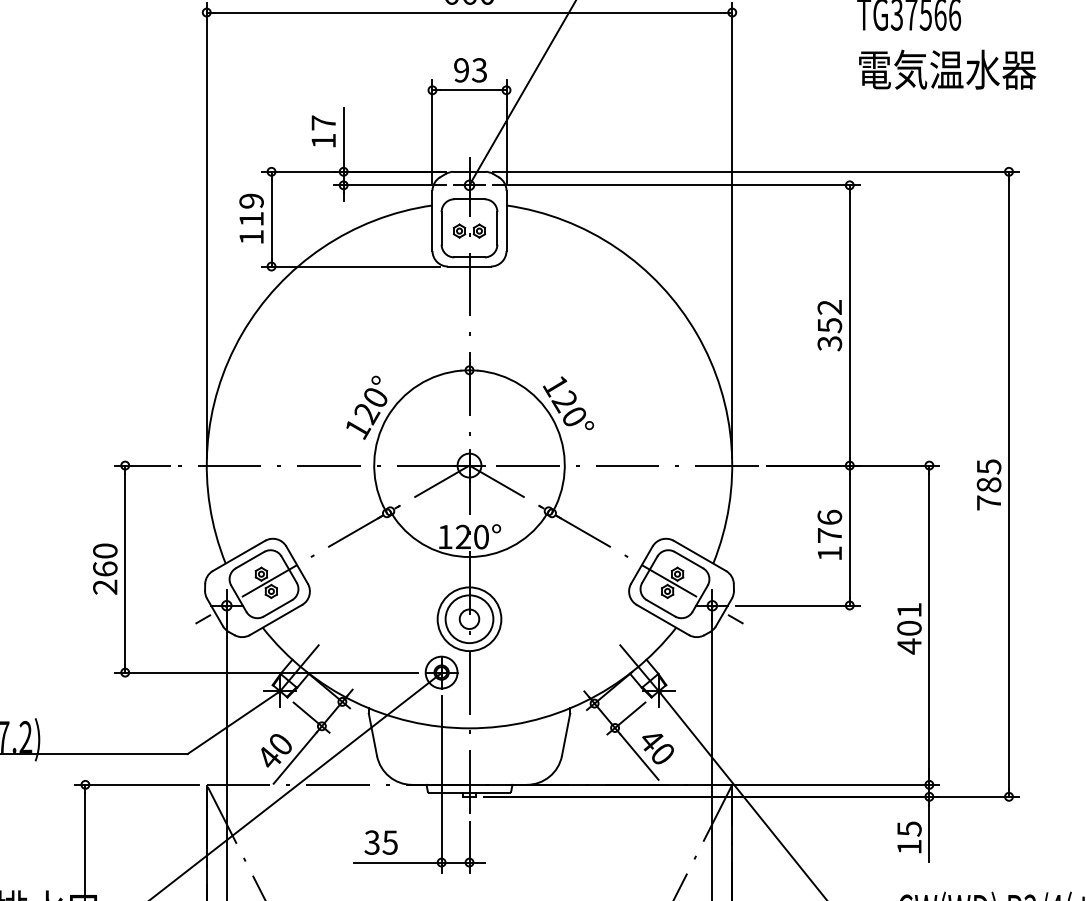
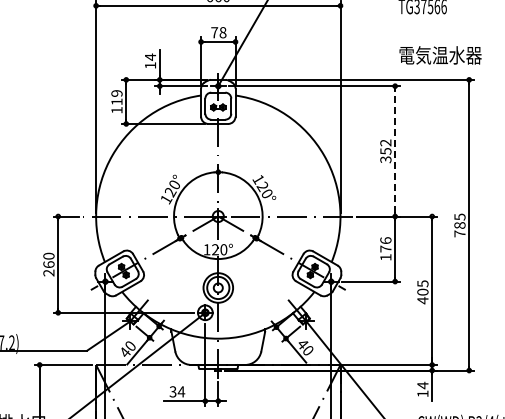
text: (469, 69) -> (218, 32), 93 -> 78
text: (947, 69) -> (440, 55), moved
text: (323, 121) -> (150, 56), 17 -> 14
line: (850, 323) -> (395, 150), solid -> dashed
text: (908, 609) -> (422, 283), 401 -> 405
text: (908, 828) -> (422, 385), 15 -> 14
text: (390, 841) -> (181, 391), 35 -> 34

